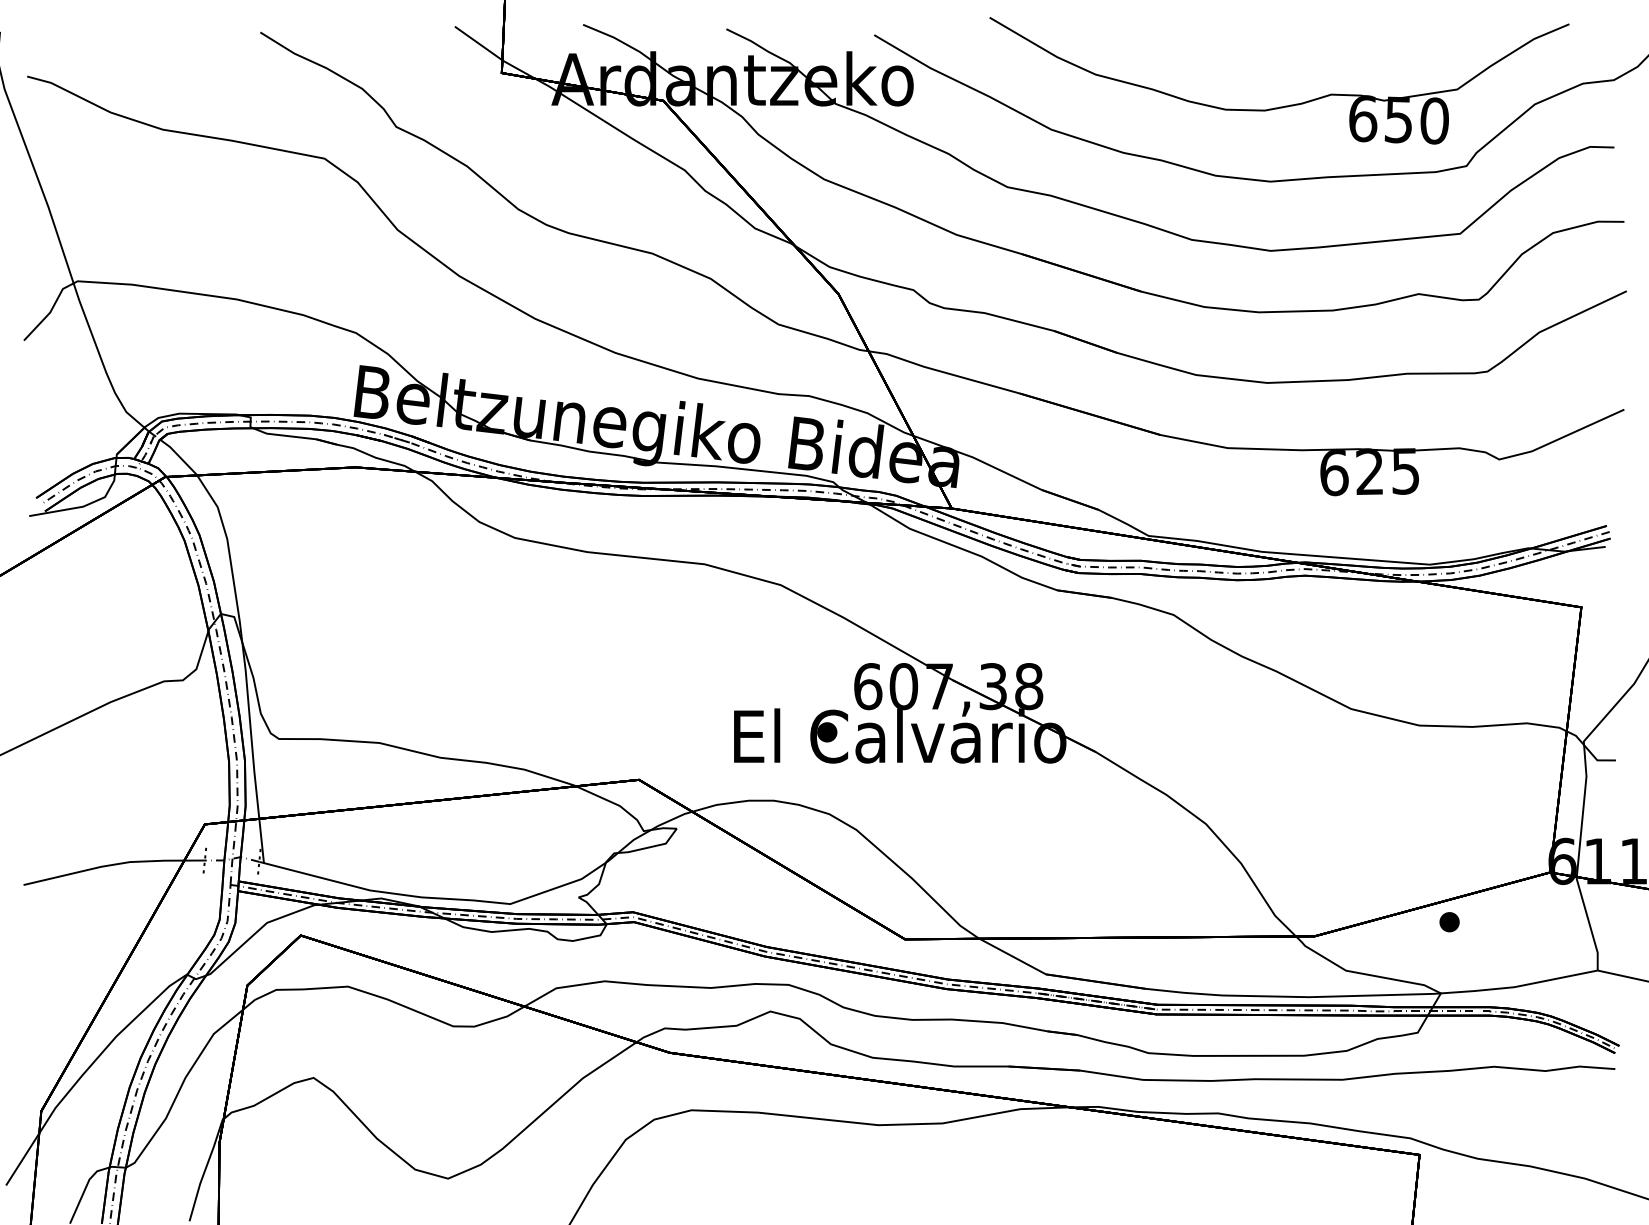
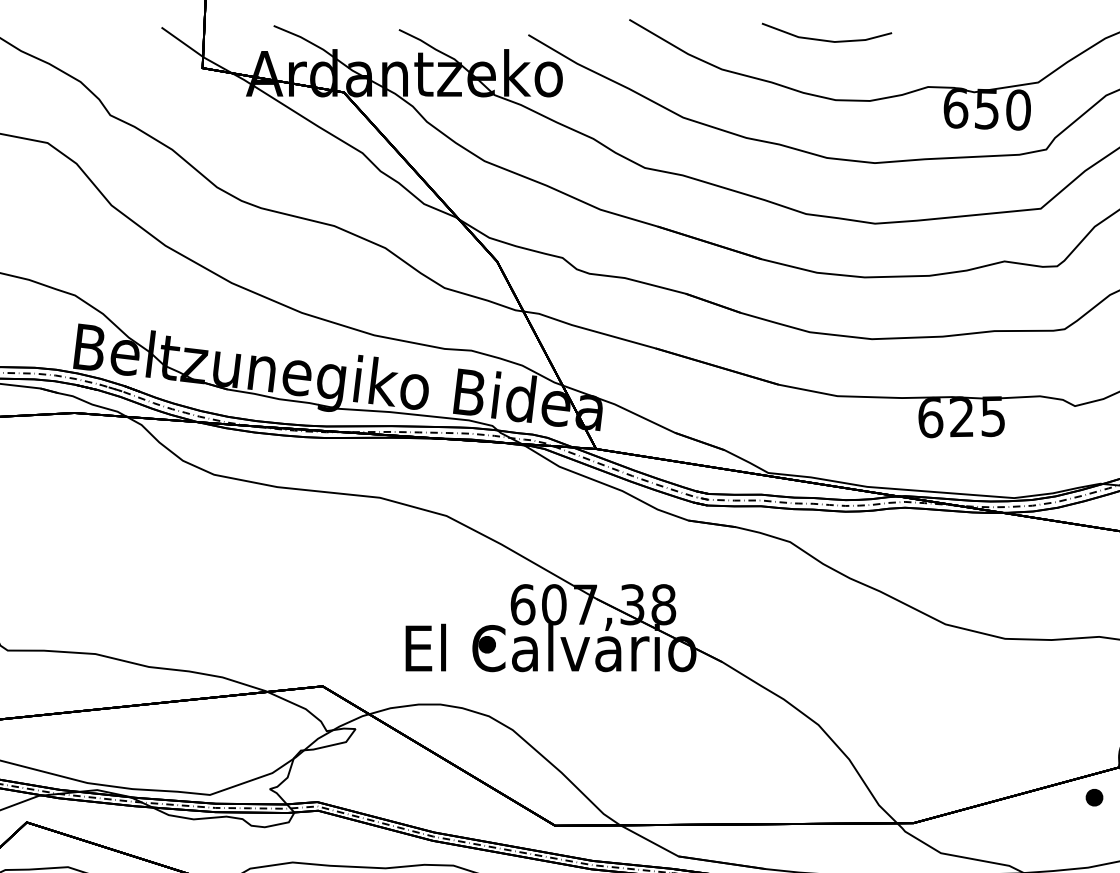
line: (1214, 40) -> (825, 39), added
part: (1449, 922) -> (1094, 797), moved

